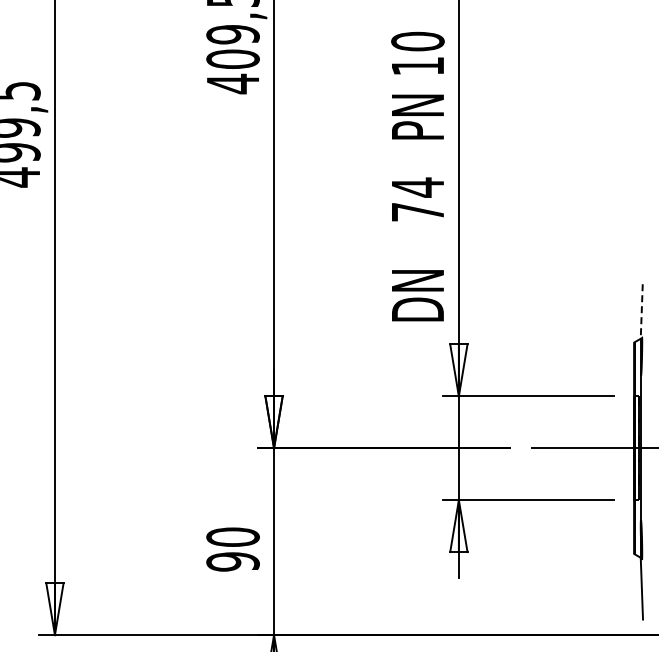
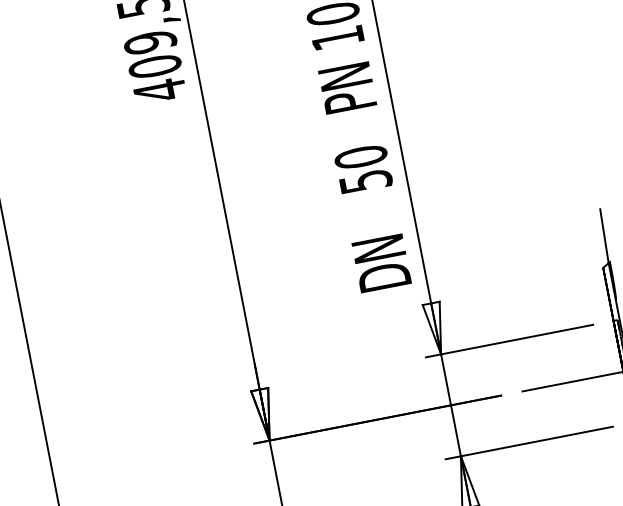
text: (417, 199) -> (362, 169), 74 -> 50
line: (641, 312) -> (604, 237), dashed -> solid

